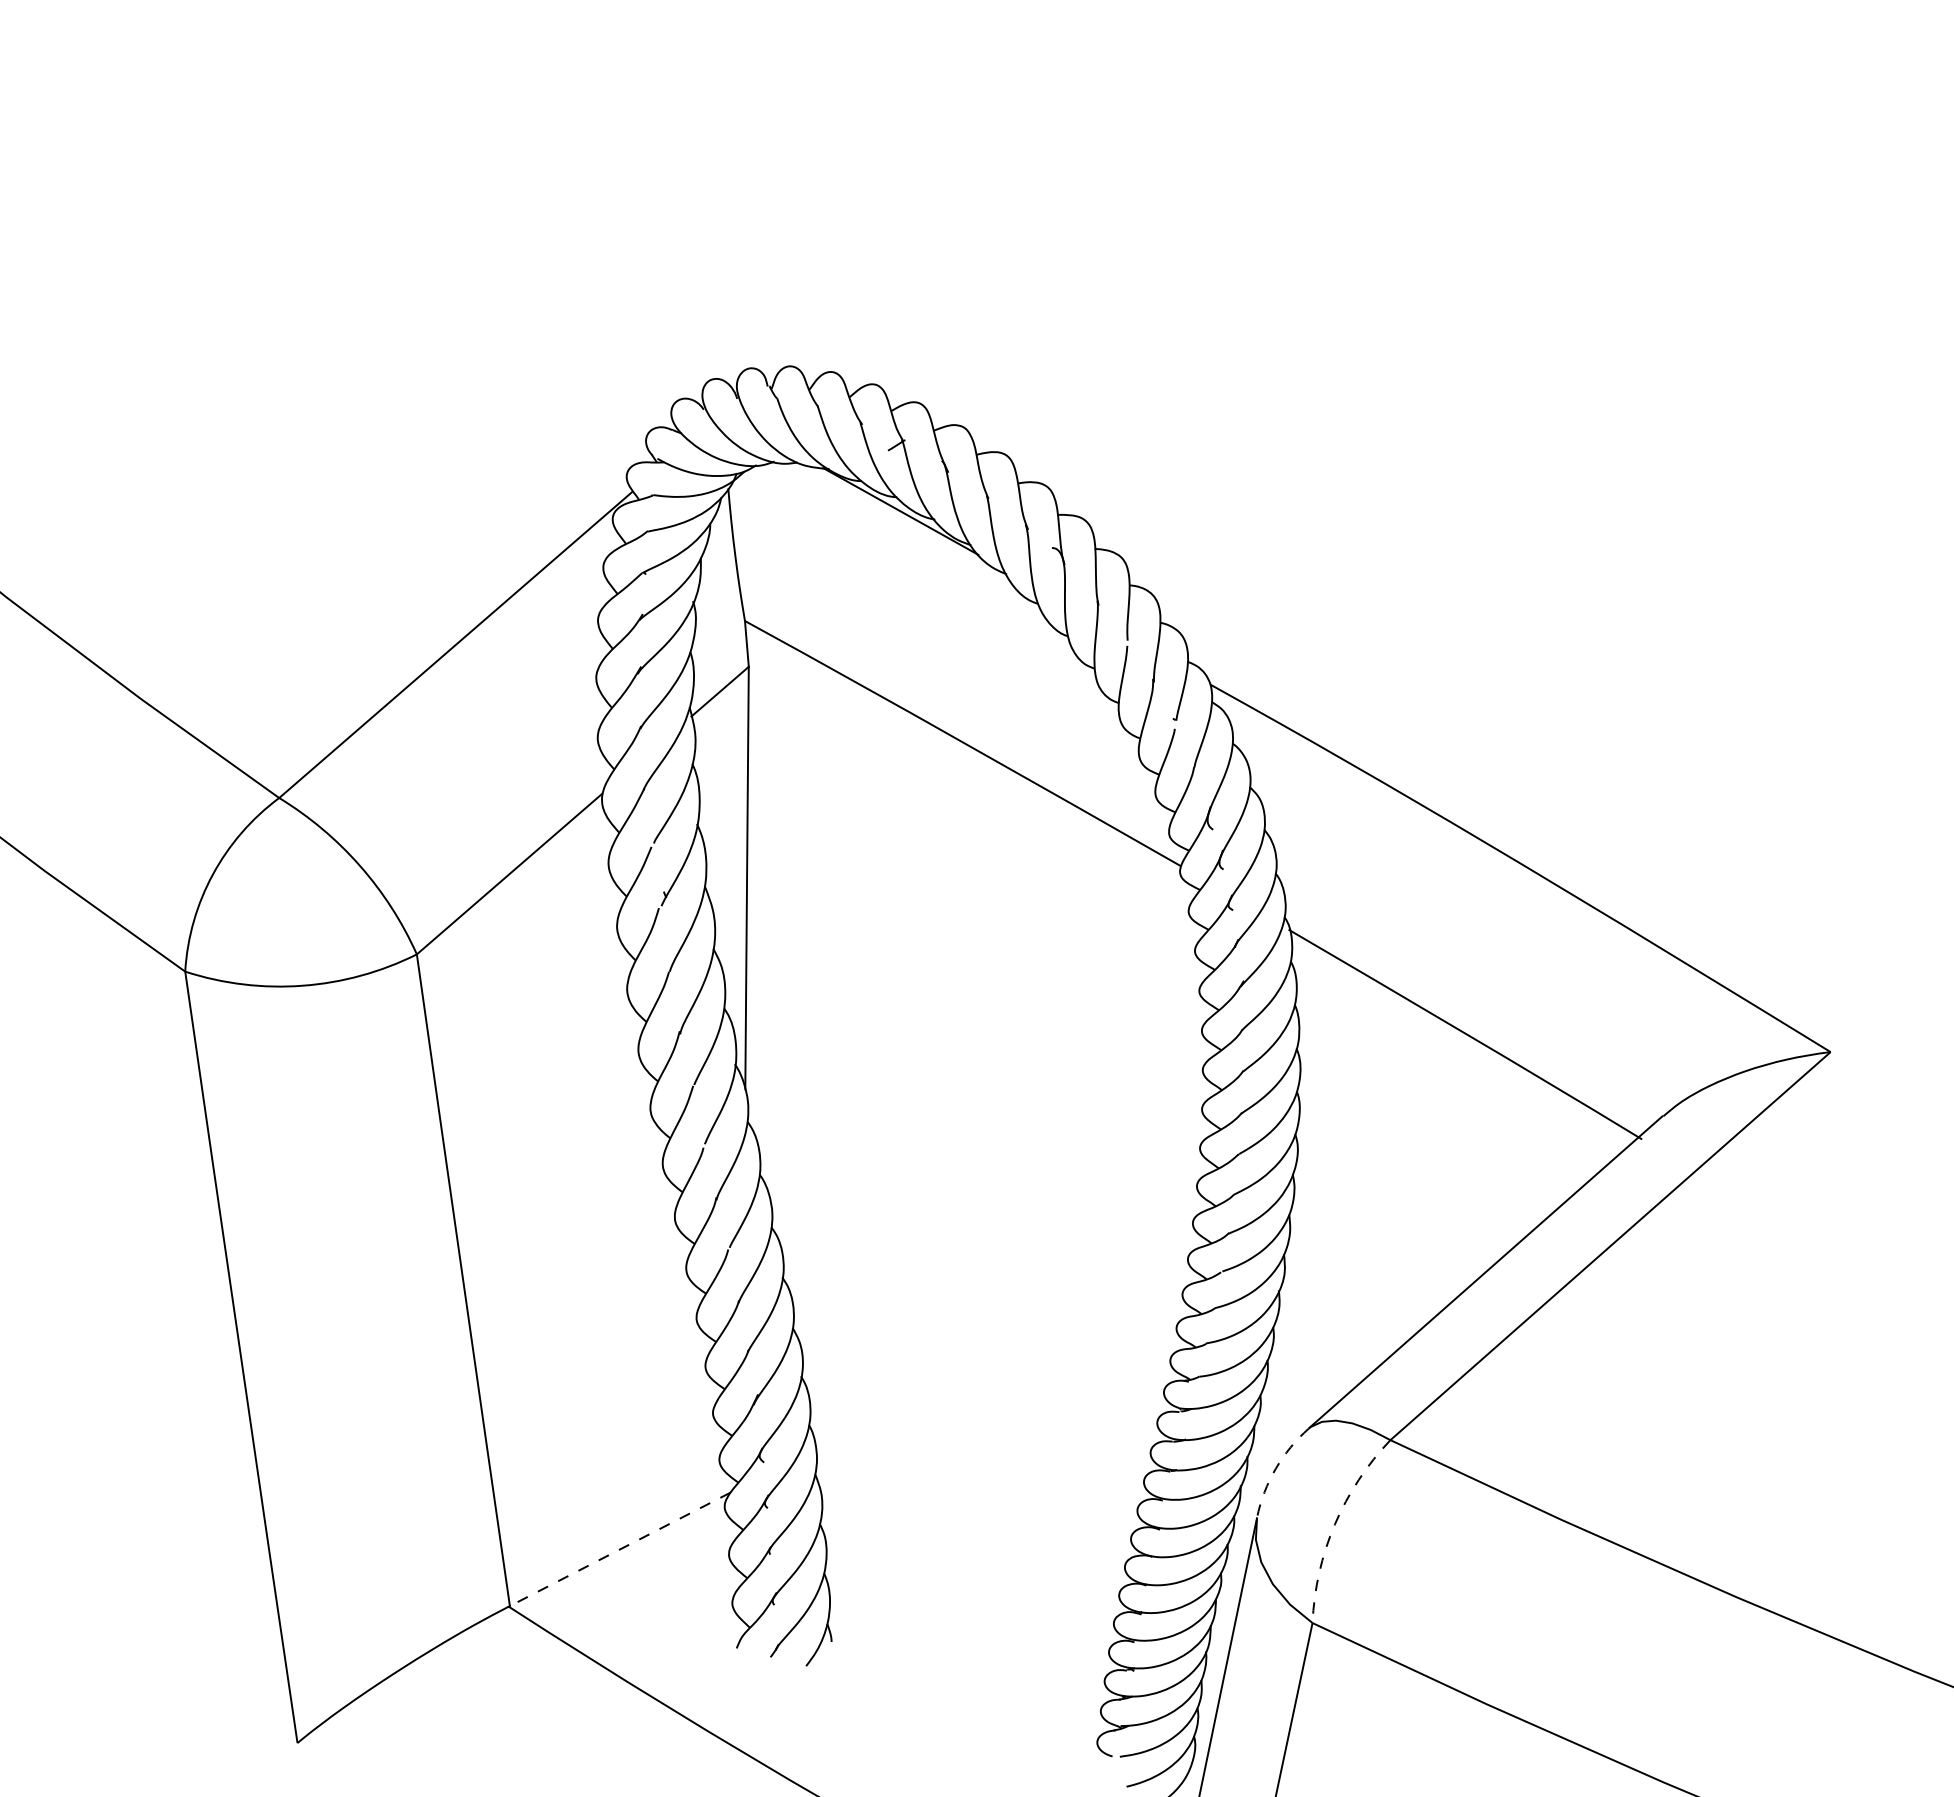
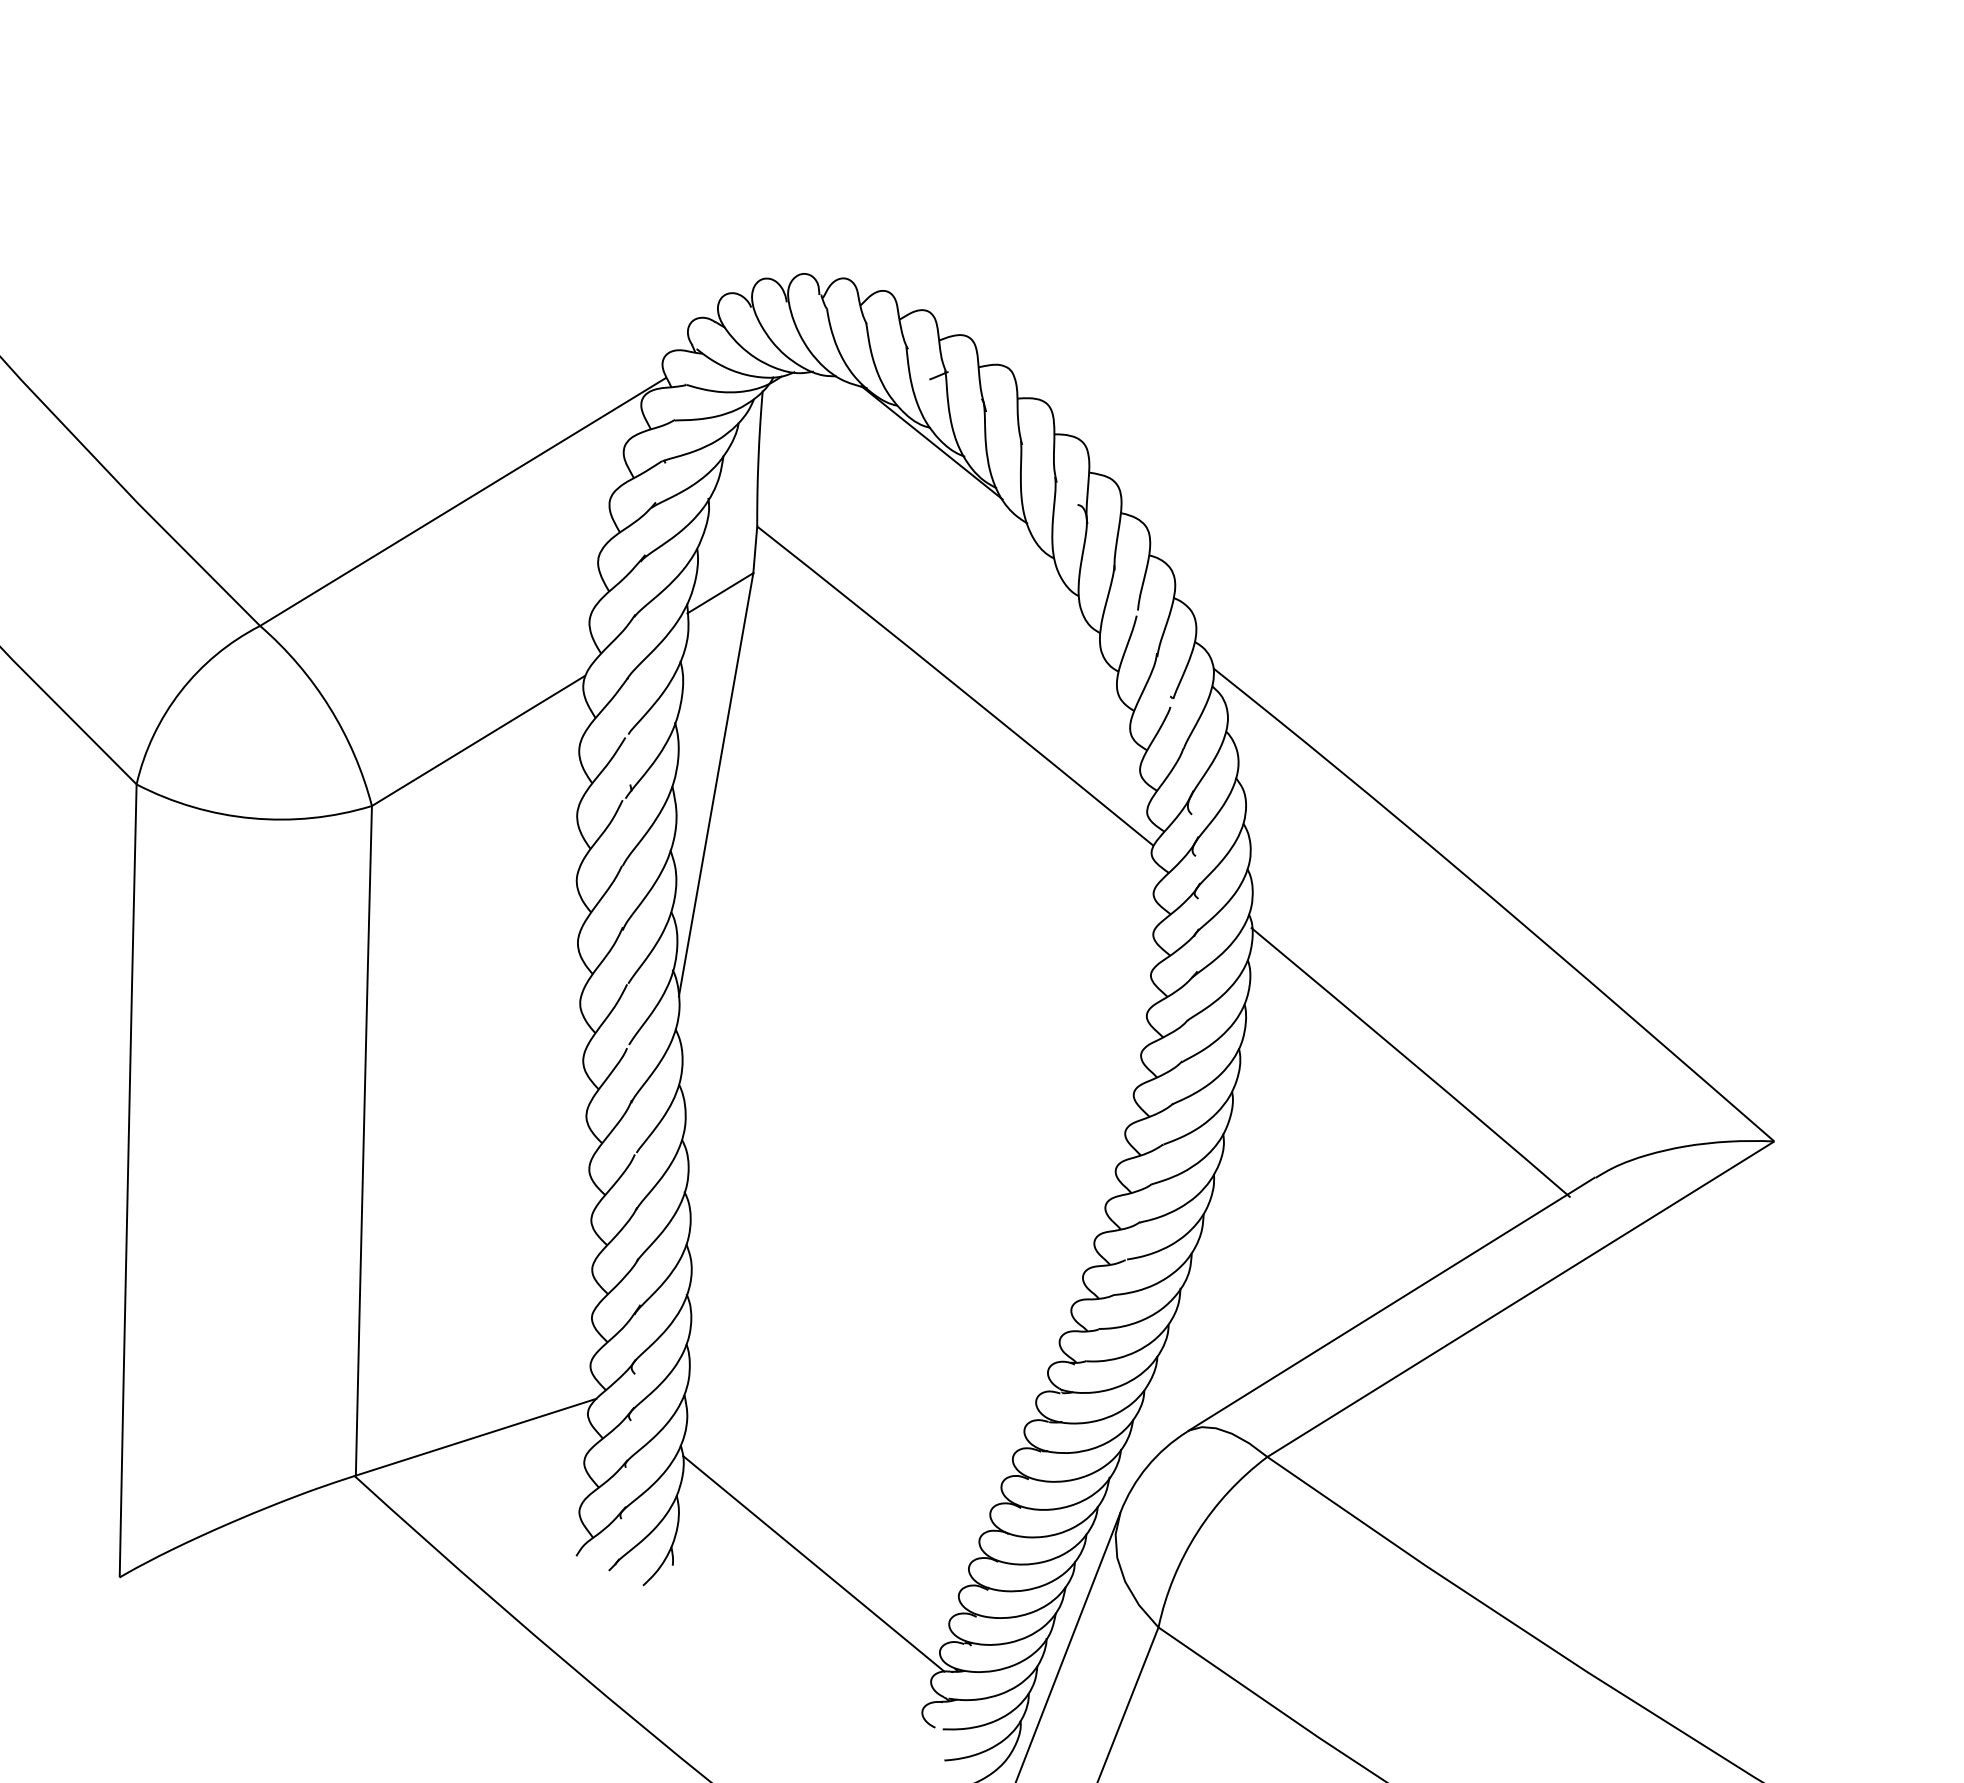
arc: (1275, 1468) -> (1147, 1466), dashed -> solid
arc: (1334, 1524) -> (1197, 1532), dashed -> solid
line: (619, 1549) -> (475, 1437), dashed -> solid
line: (968, 1617) -> (814, 1564), added

